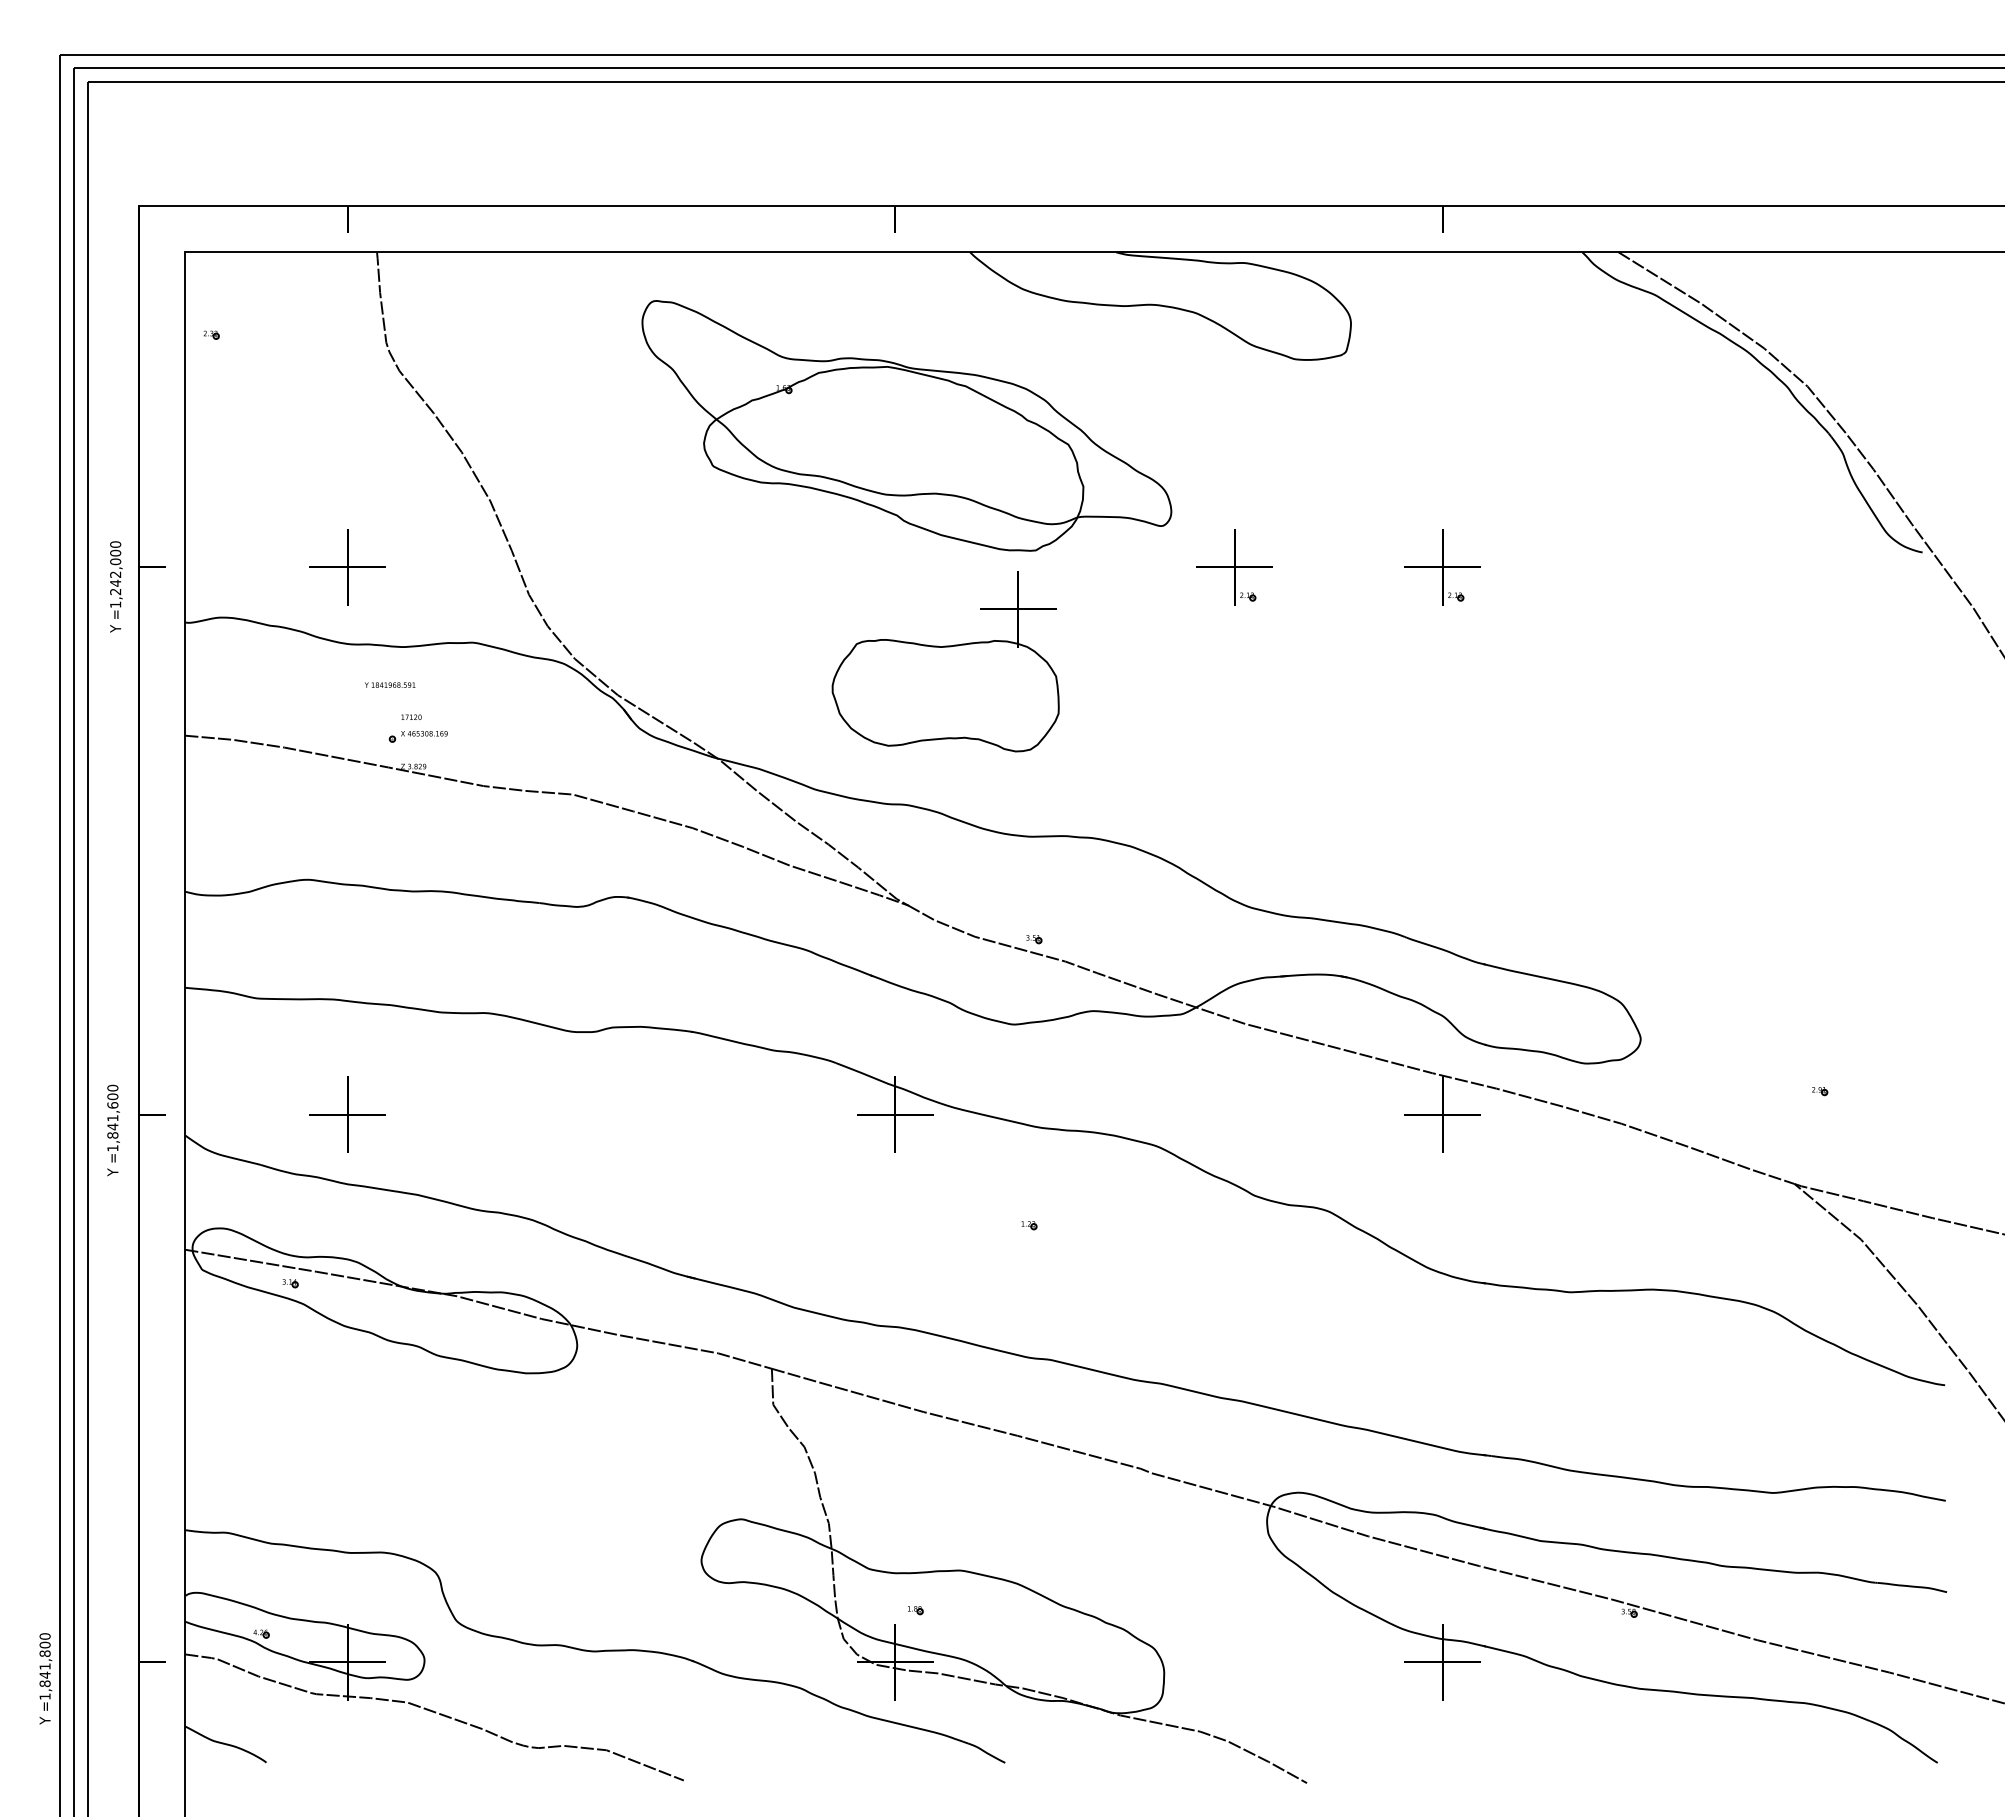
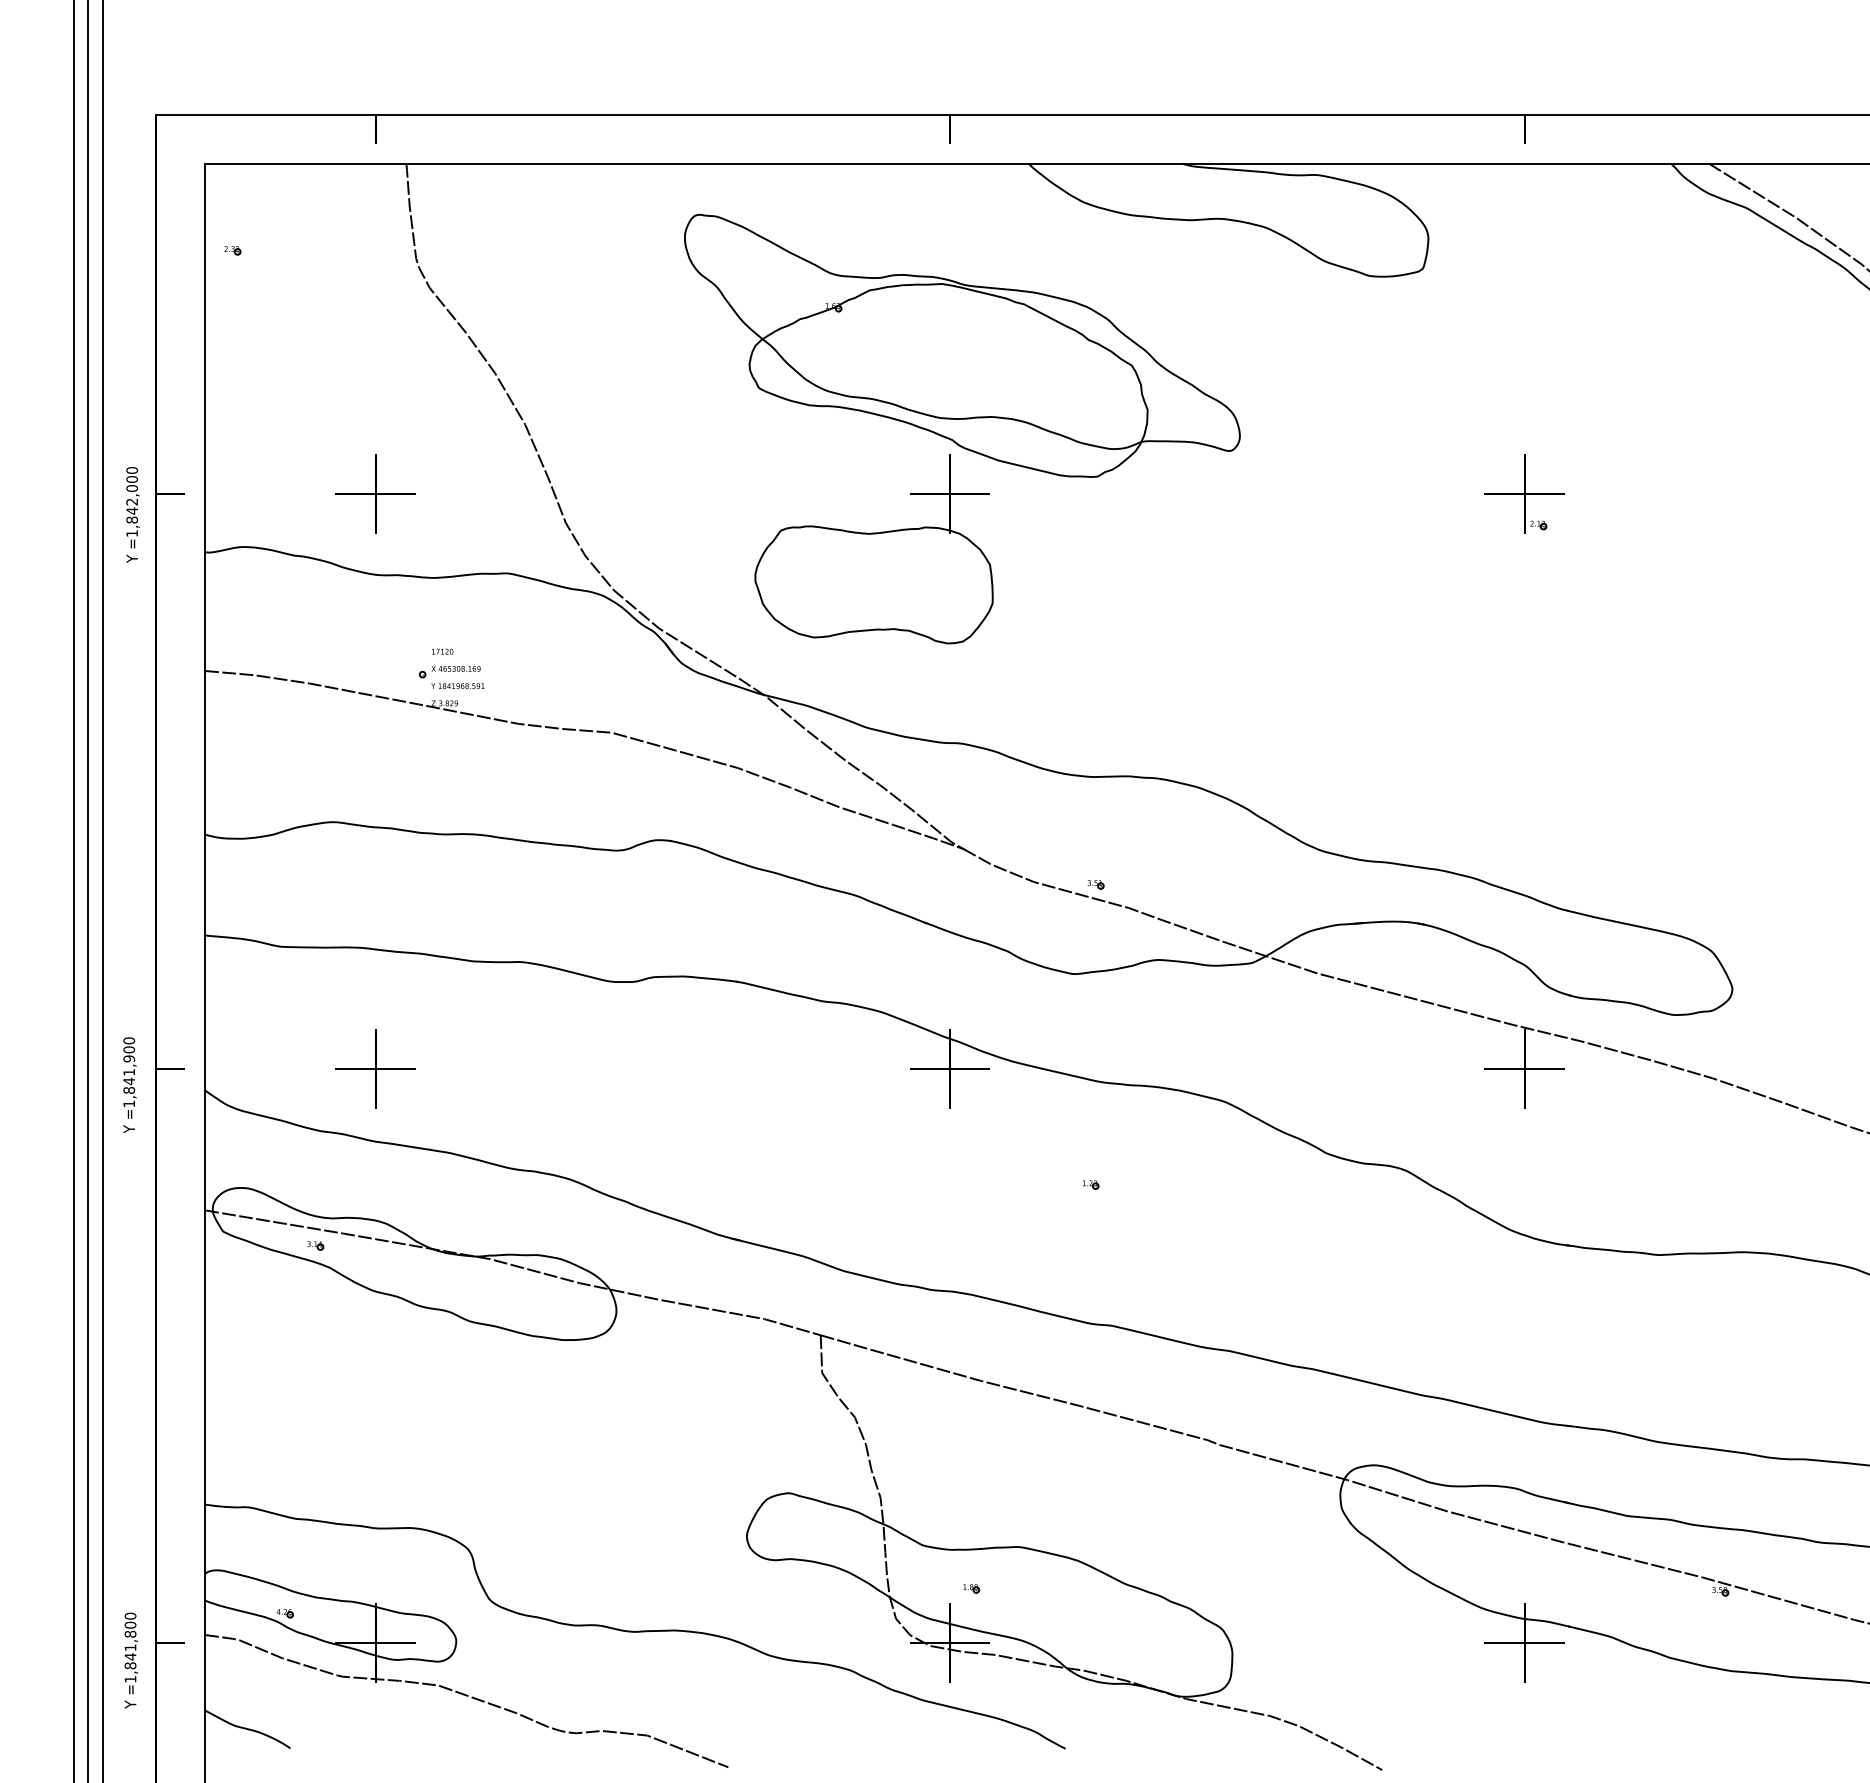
part: (1234, 567) -> (1306, 494), removed
text: (115, 591) -> (131, 519), =1,242,000 -> =1,842,000
part: (945, 661) -> (873, 549), moved
text: (390, 684) -> (458, 685), moved
text: (112, 1105) -> (128, 1059), =1,841,600 -> =1,841,900
text: (45, 1678) -> (130, 1660), moved

